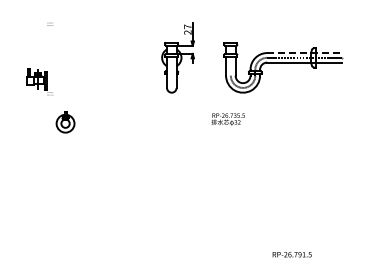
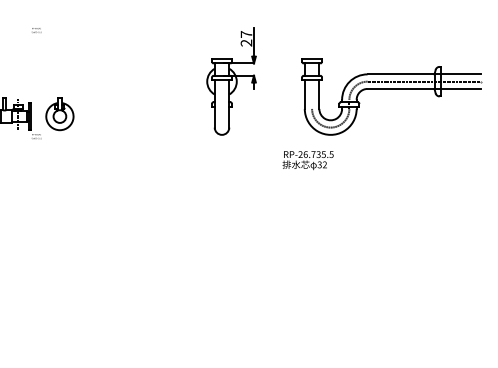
line: (305, 53) -> (425, 75), dashed -> solid
text: (227, 119) -> (306, 160), moved
part: (65, 122) -> (59, 114), moved

